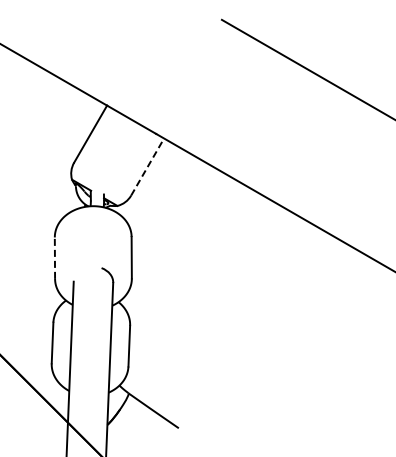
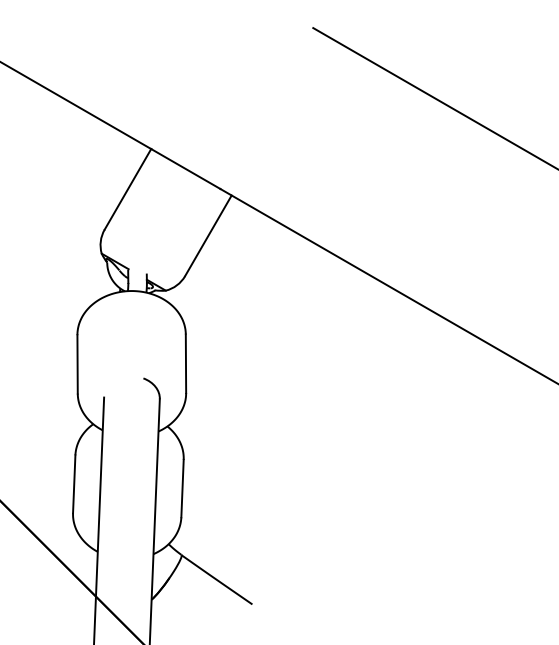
line: (147, 167) -> (208, 236), dashed -> solid
line: (54, 258) -> (76, 364), dashed -> solid

